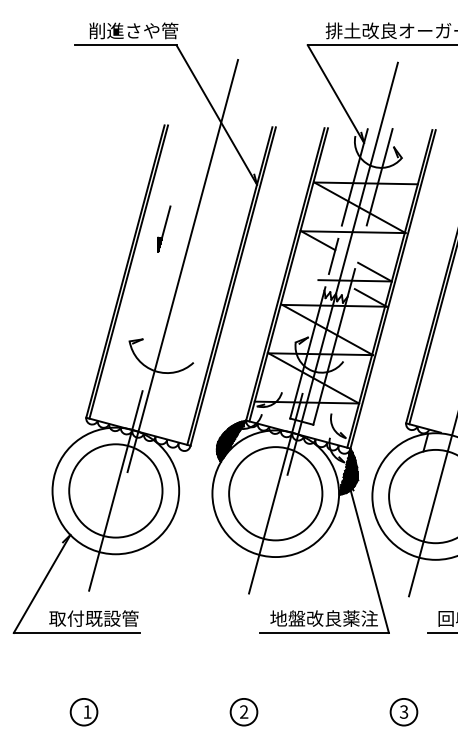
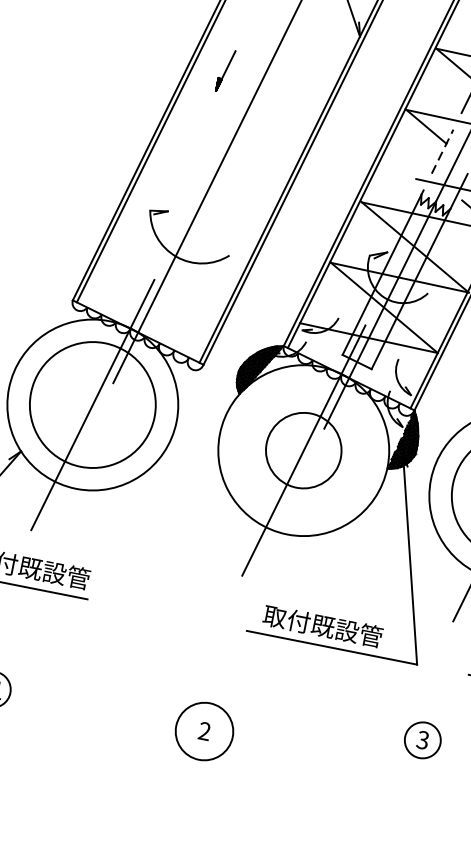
part: (164, 228) -> (226, 70), size x0.7
line: (333, 255) -> (442, 150), solid -> dashed
circle: (275, 493) -> (303, 450), size x0.6
text: (323, 618) -> (334, 628), 地盤改良薬注 -> 取付既設管
circle: (243, 711) -> (204, 730), size x1.6
part: (403, 712) -> (422, 740), moved

